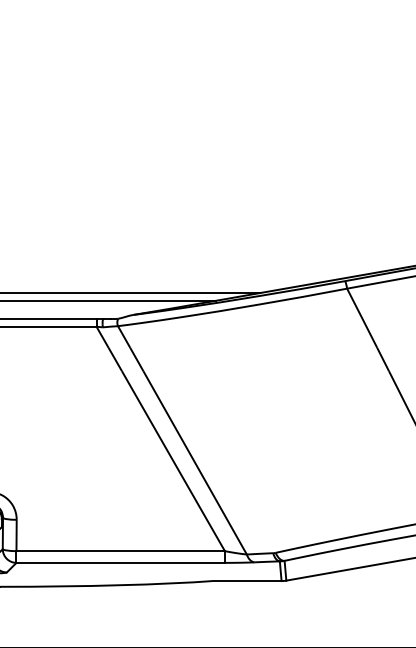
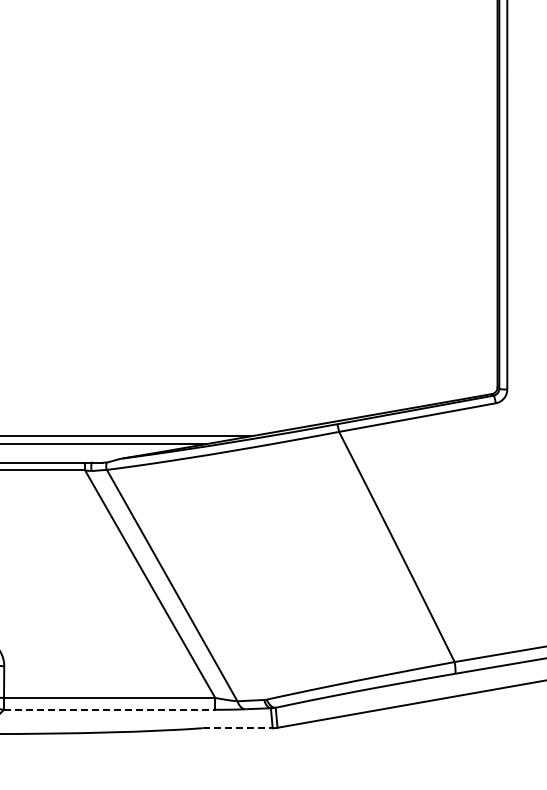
line: (120, 562) -> (109, 709), solid -> dashed
line: (247, 581) -> (238, 728), solid -> dashed

